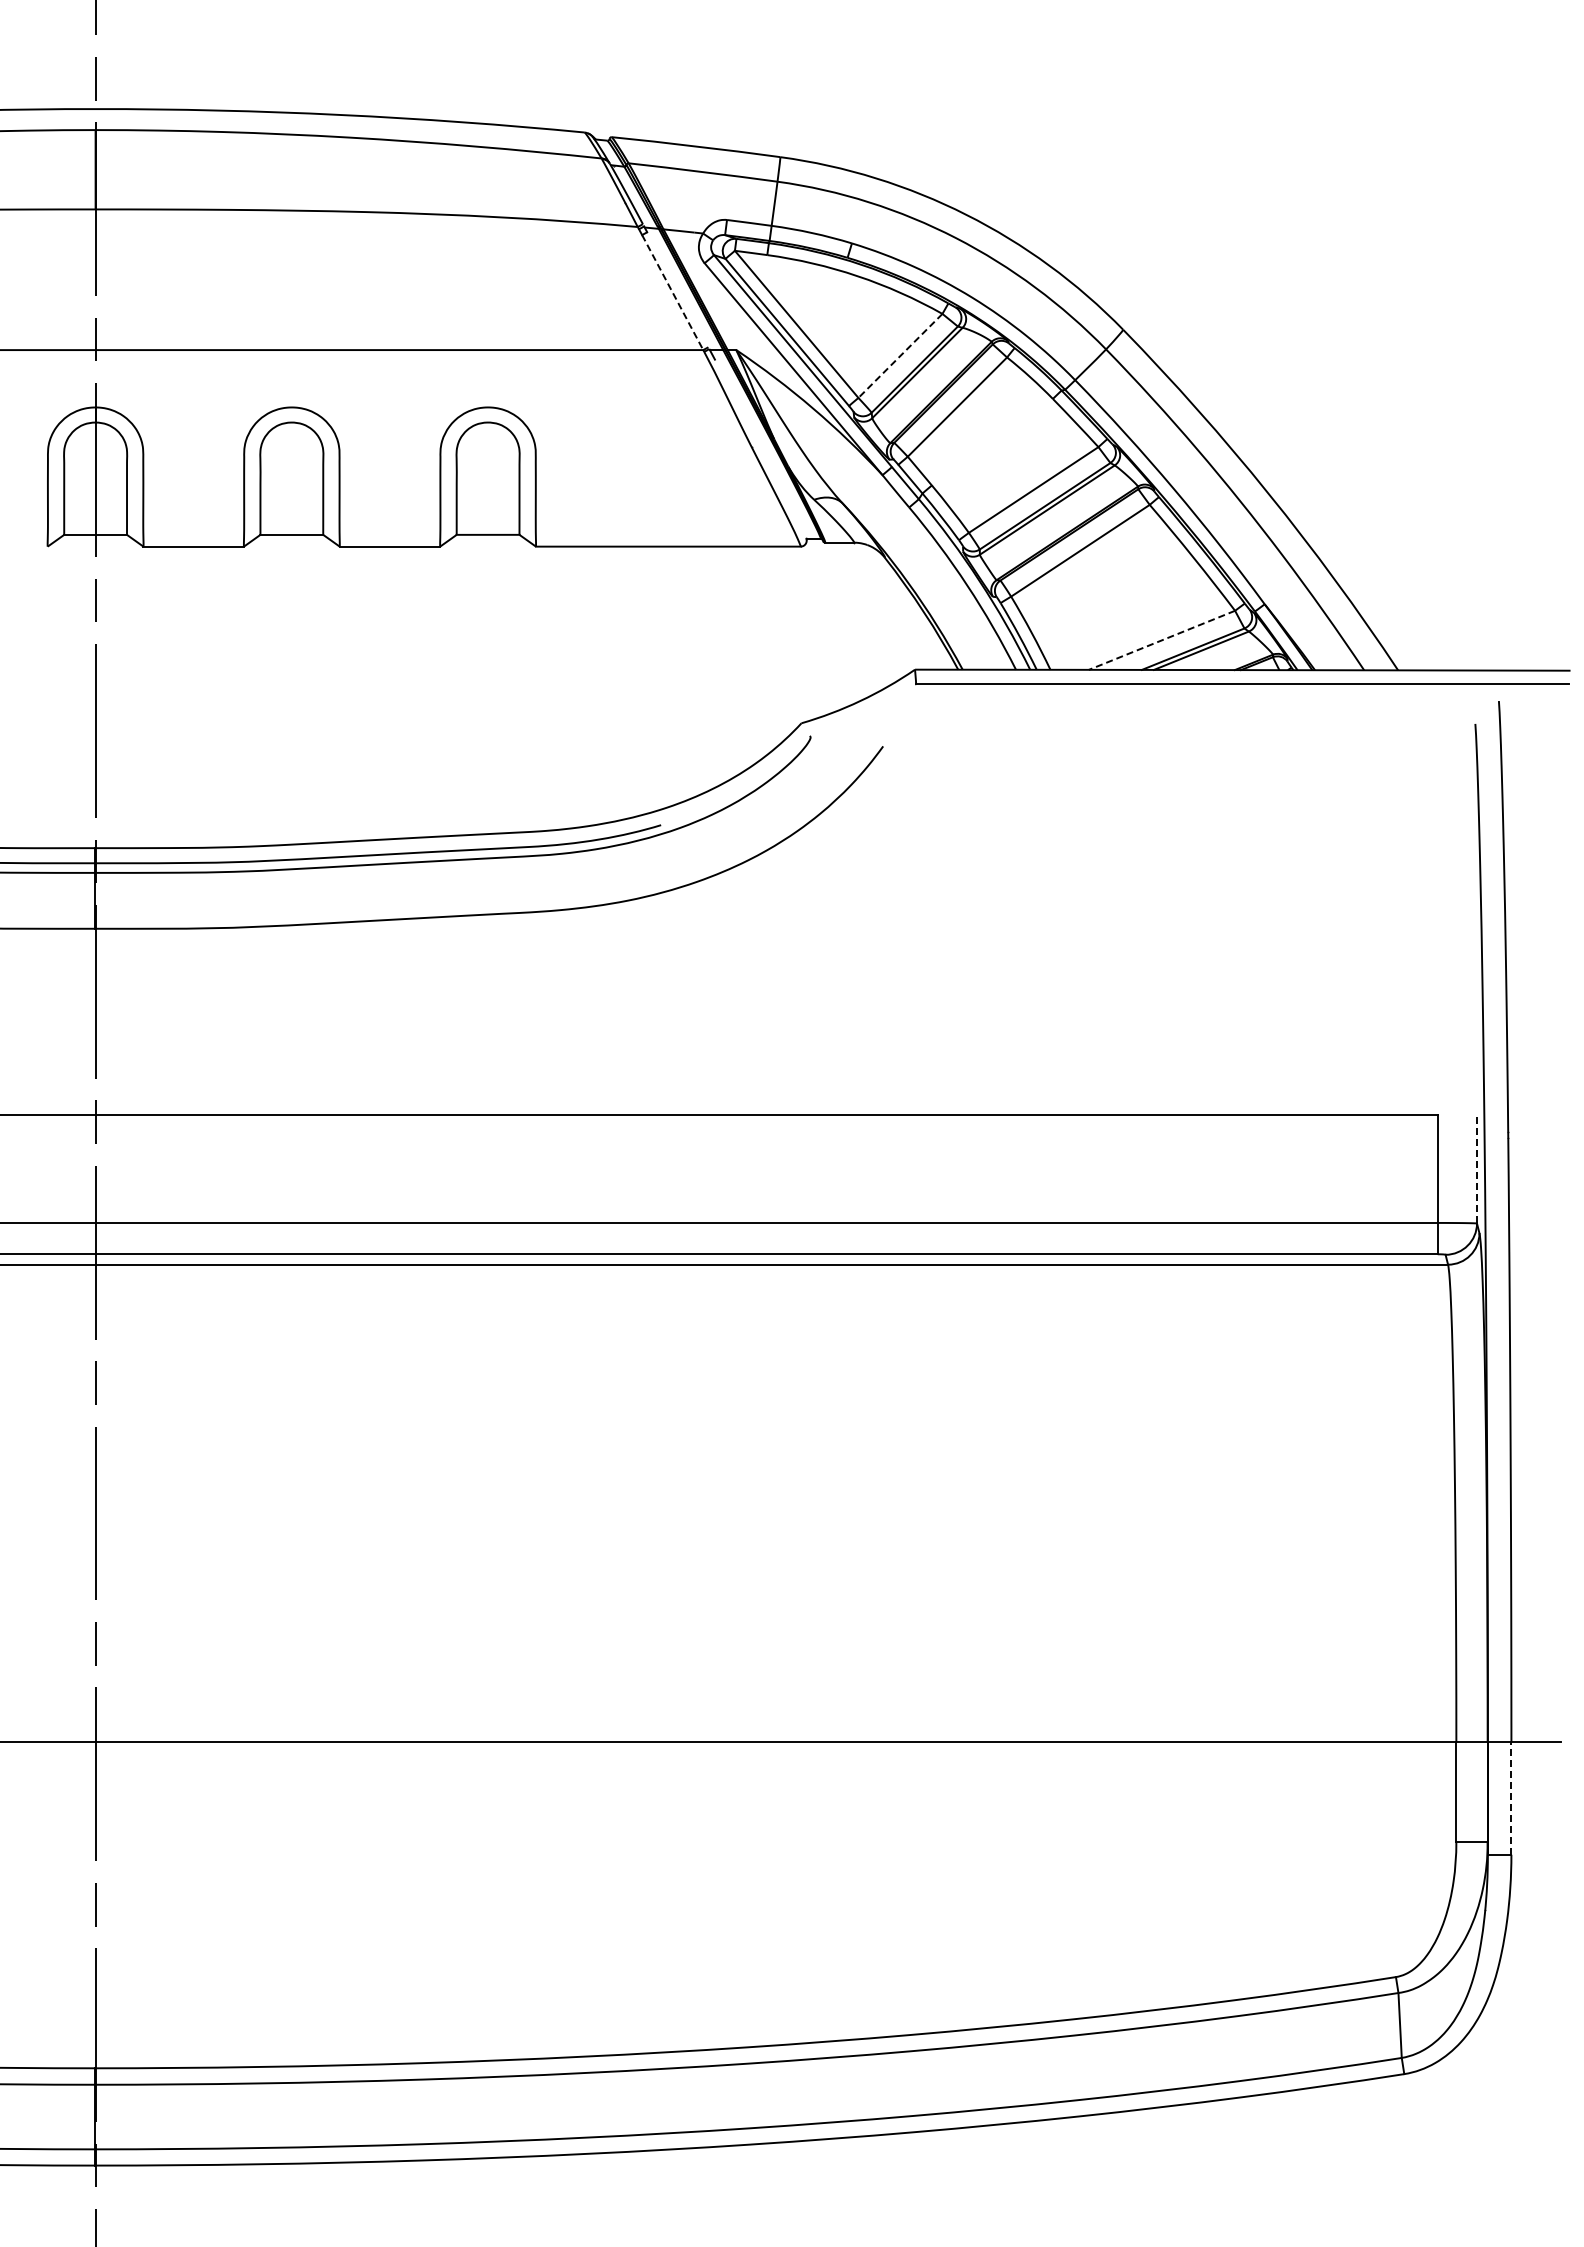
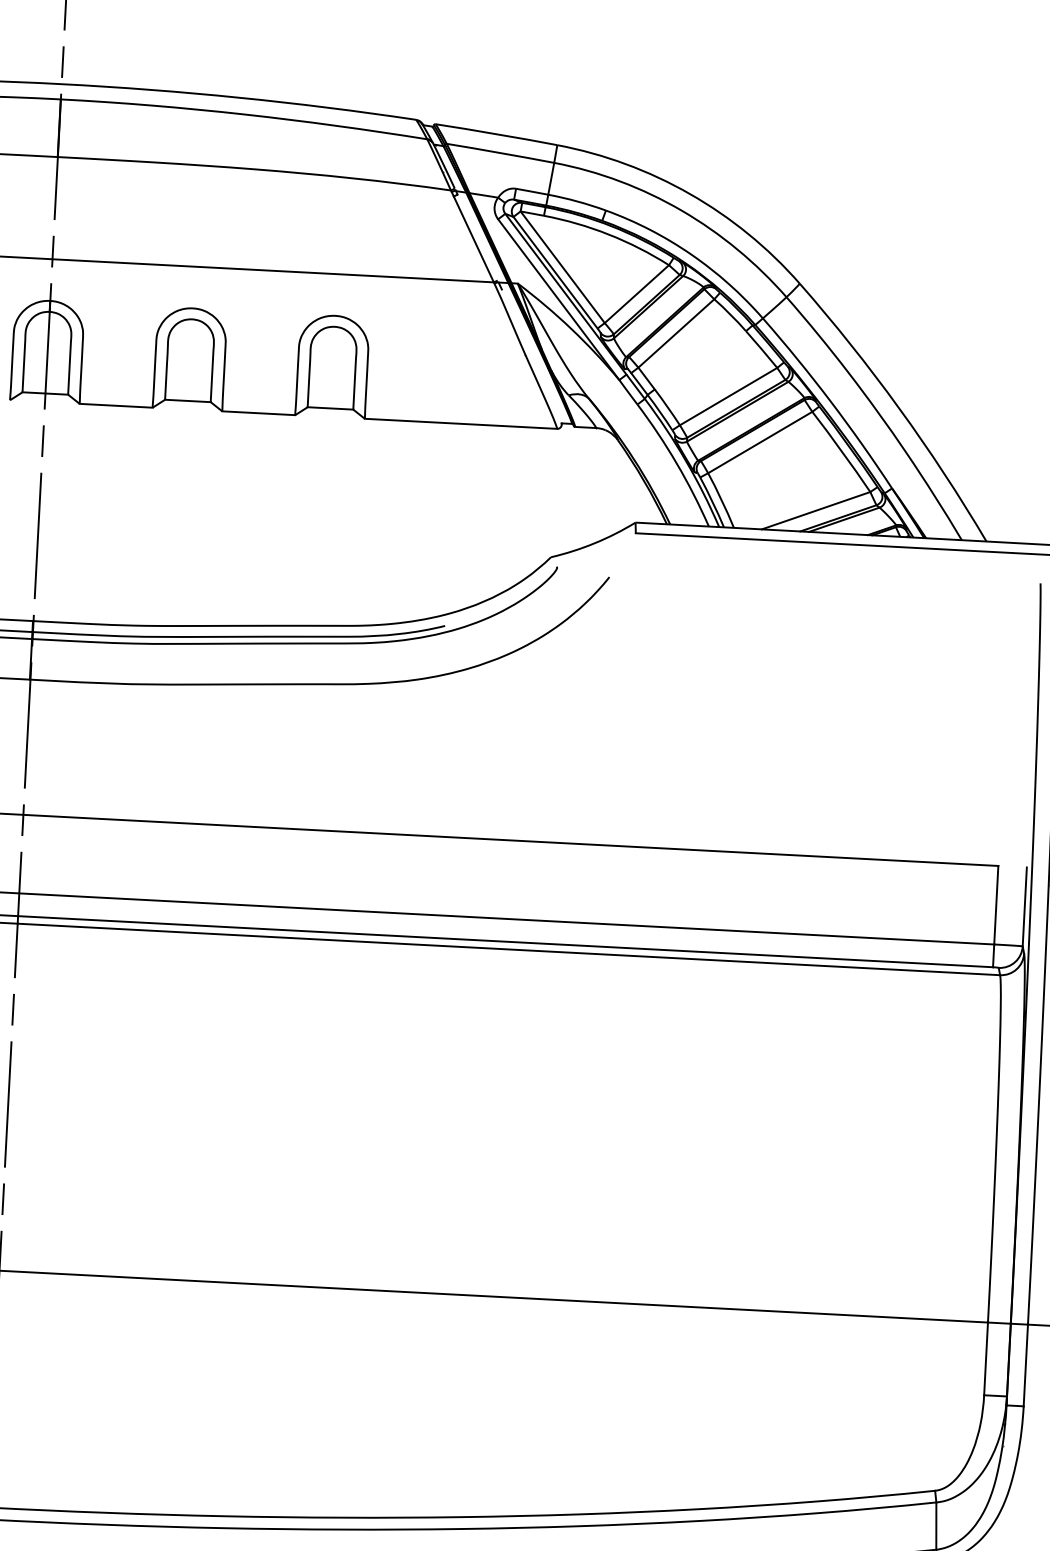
line: (672, 293) -> (473, 240), dashed -> solid
line: (900, 356) -> (636, 294), dashed -> solid
line: (1162, 640) -> (816, 510), dashed -> solid
line: (1476, 1168) -> (1024, 906), dashed -> solid
line: (1511, 1798) -> (1025, 1365), dashed -> solid

